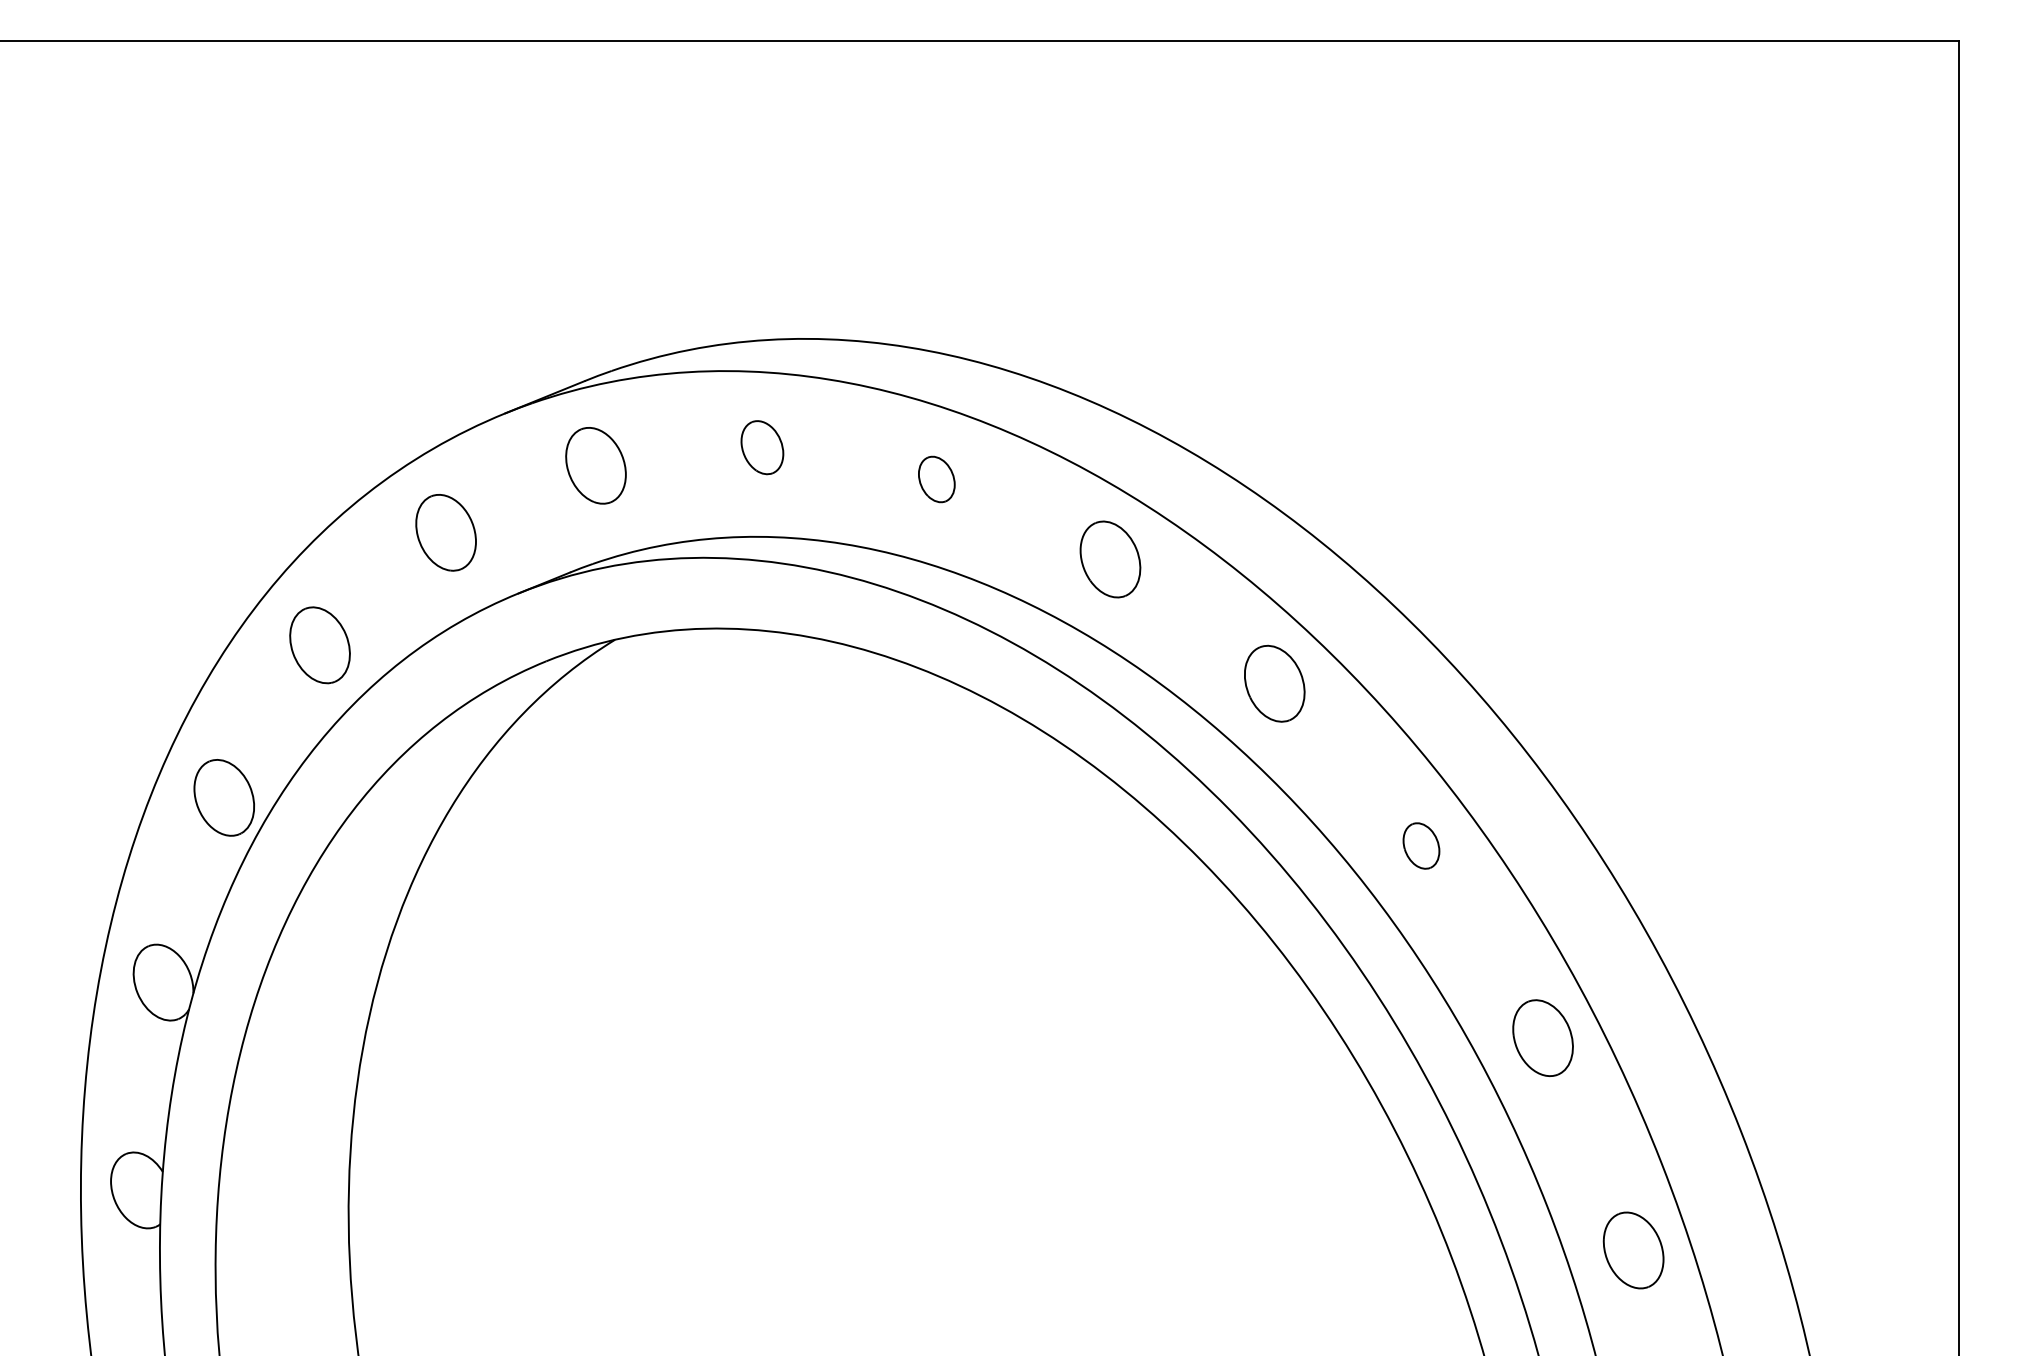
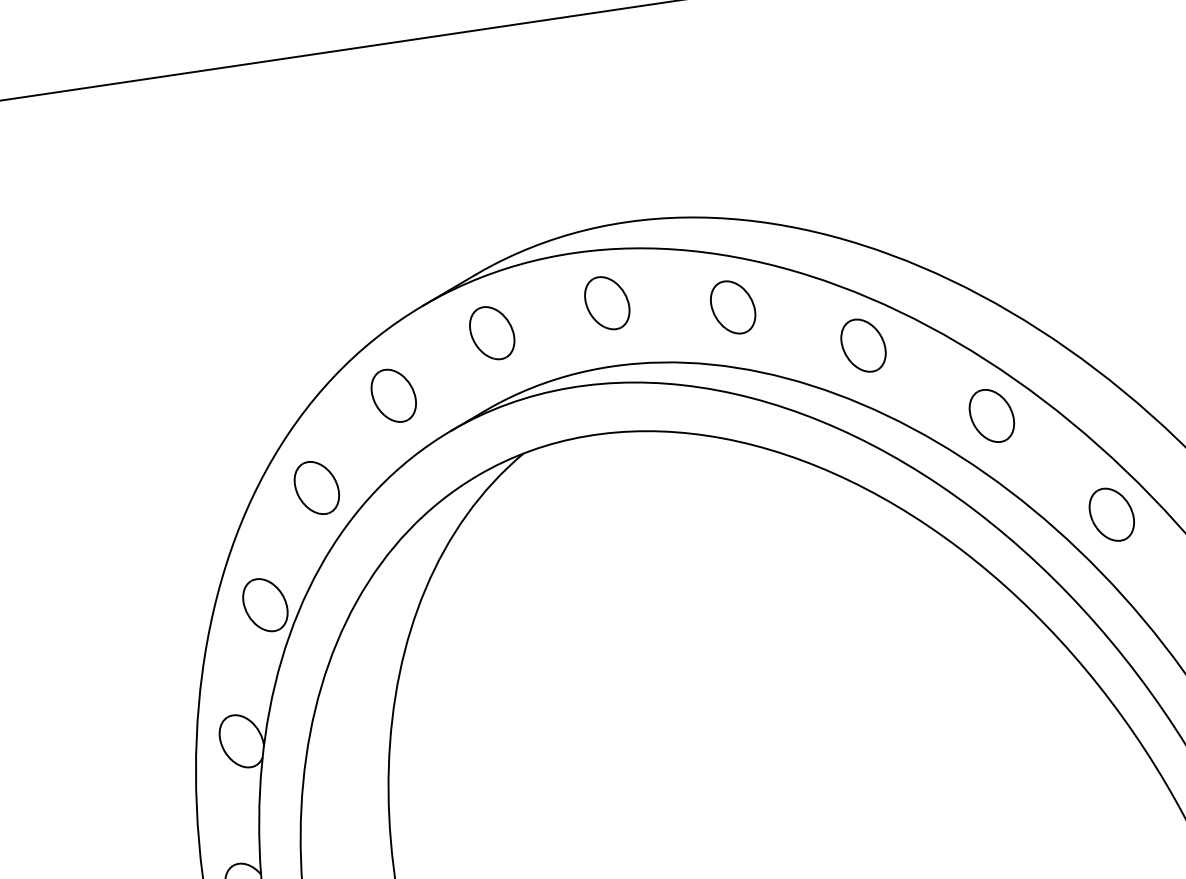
part: (762, 447) -> (607, 303), size x1.43
part: (936, 479) -> (732, 307), size x1.67
part: (1421, 845) -> (1111, 514), size x1.67

